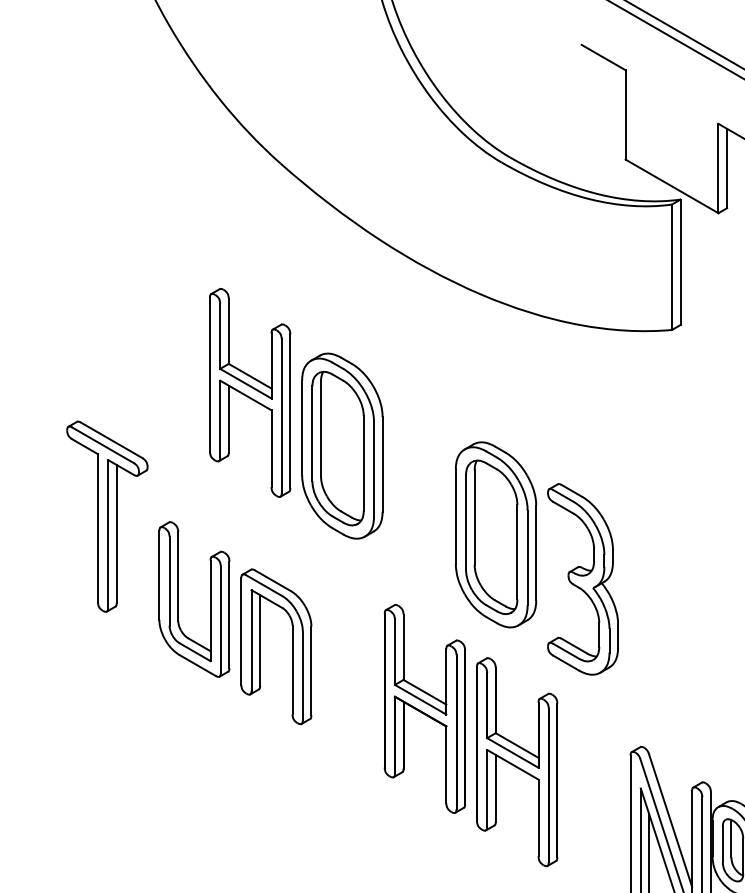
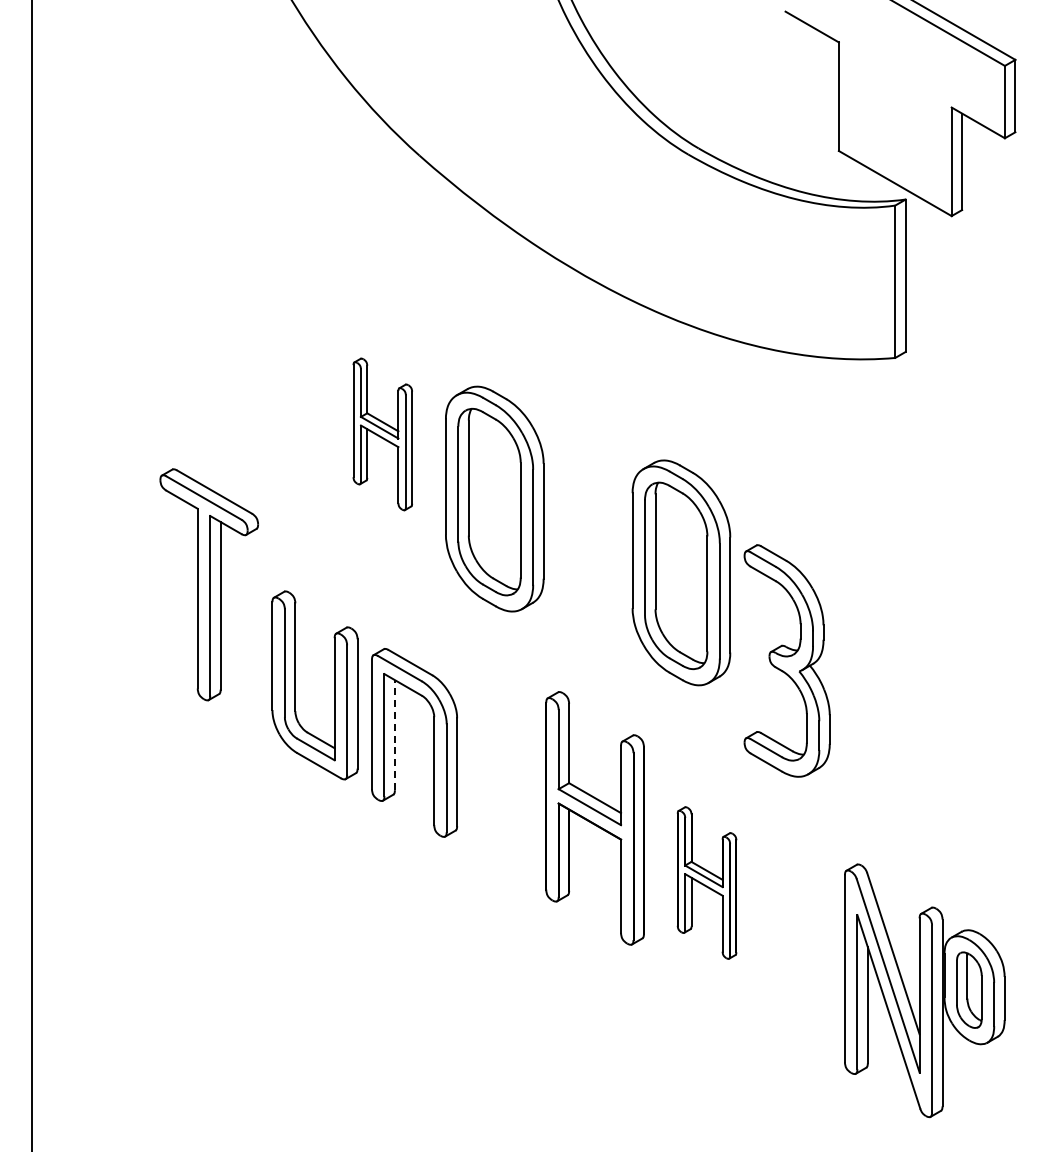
part: (249, 392) -> (382, 434), size x0.6
part: (496, 534) -> (681, 572), moved
line: (259, 639) -> (394, 734), solid -> dashed
part: (516, 761) -> (706, 882), size x0.6

